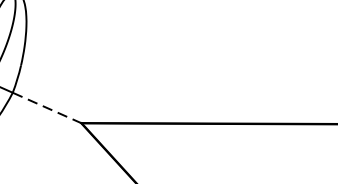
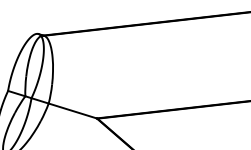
line: (47, 108) -> (73, 111), dashed -> solid

